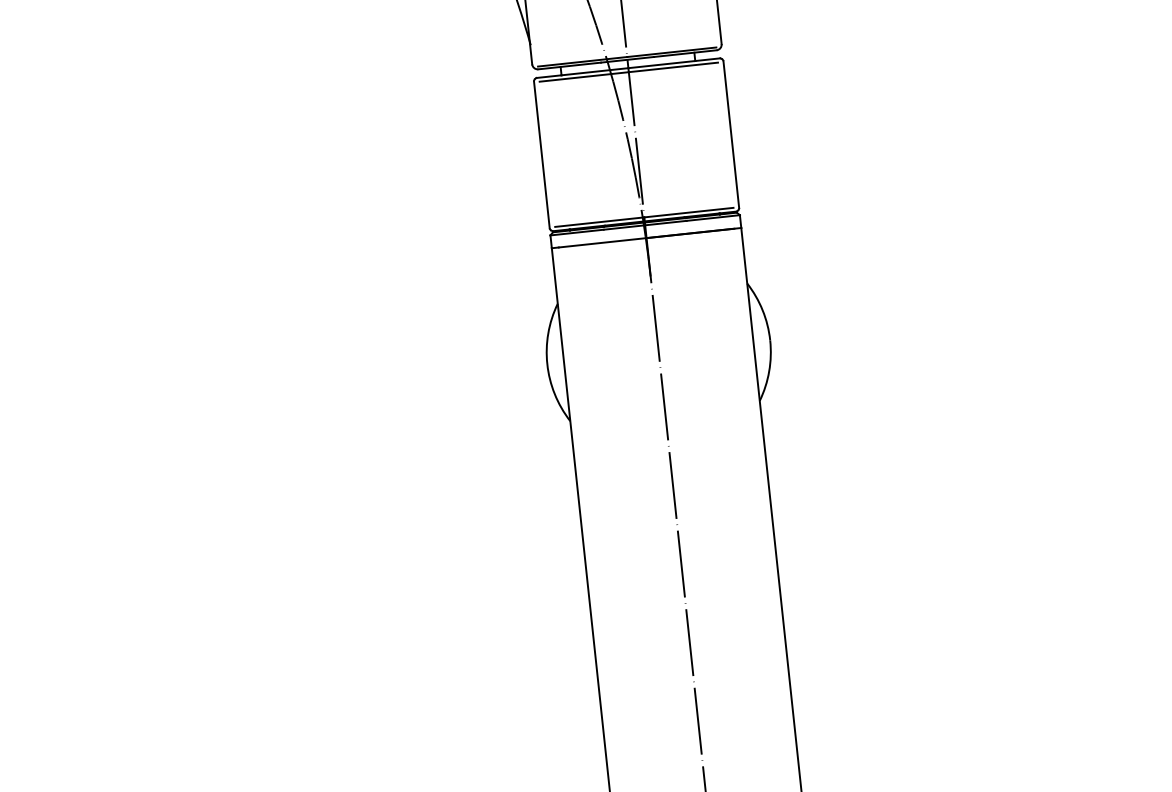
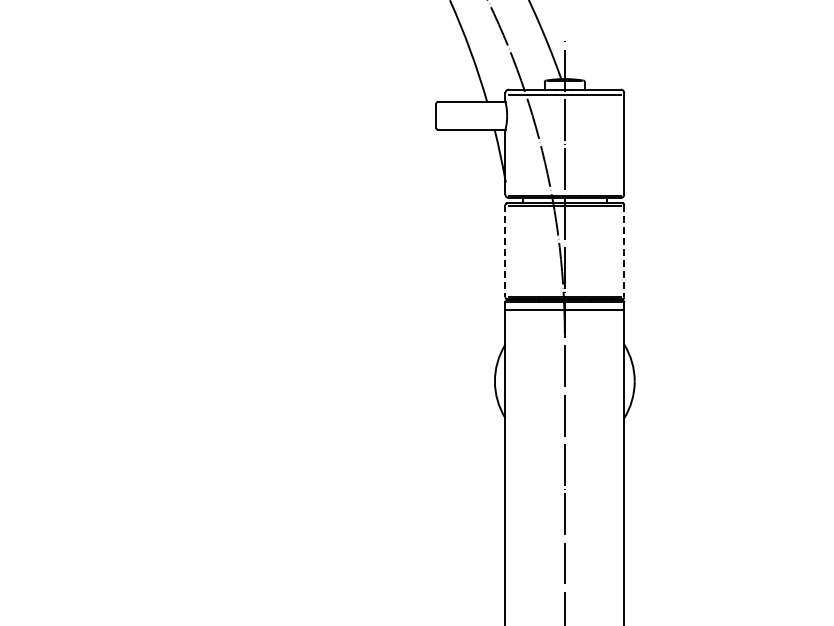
line: (731, 135) -> (624, 251), solid -> dashed
line: (542, 155) -> (505, 251), solid -> dashed

